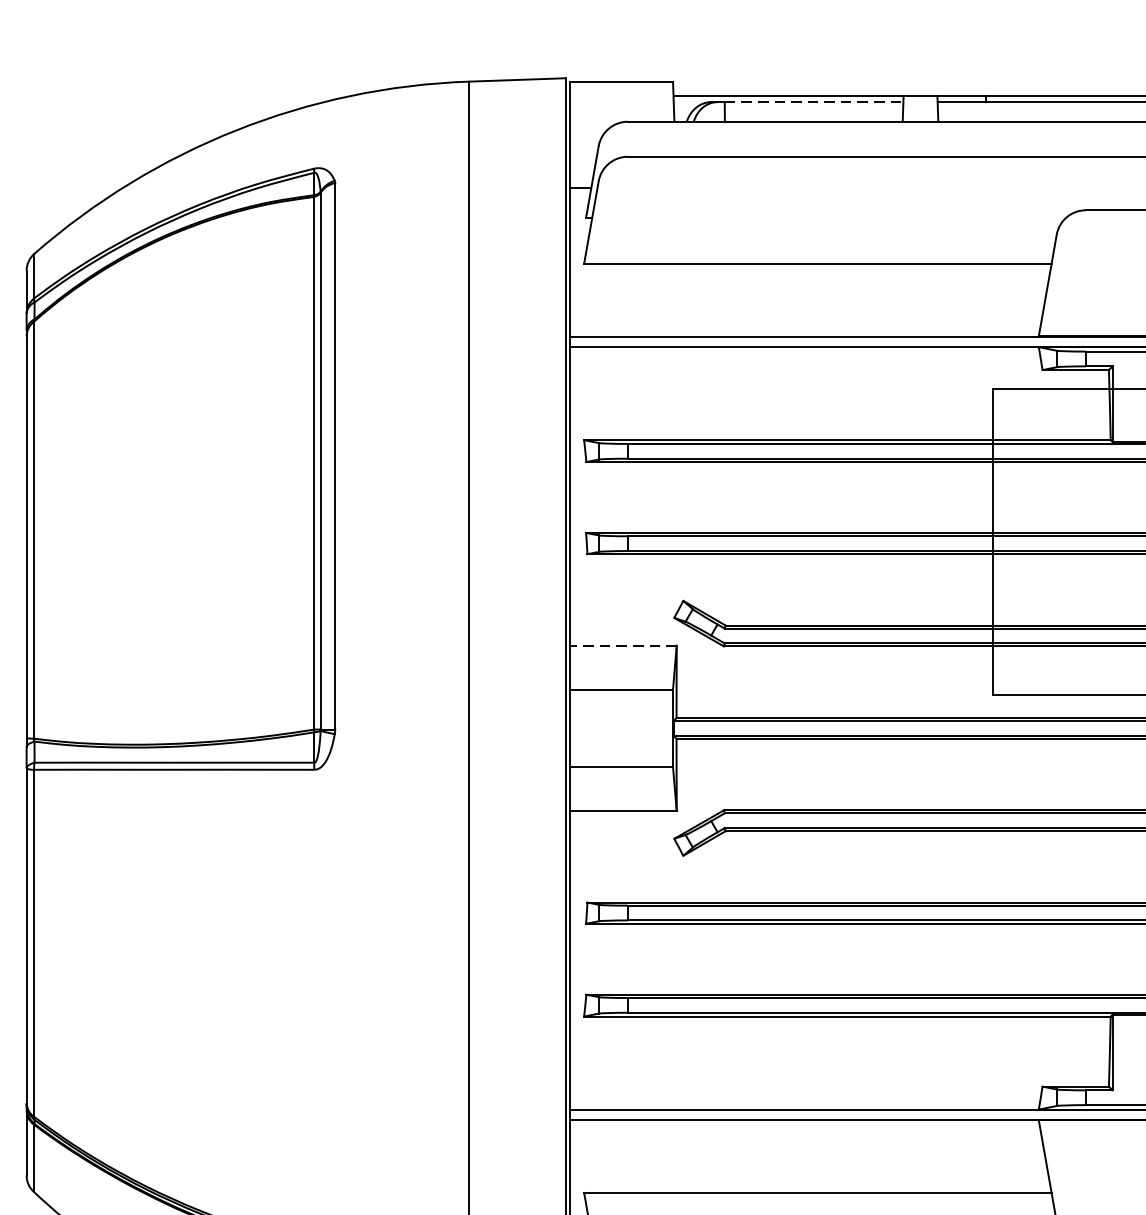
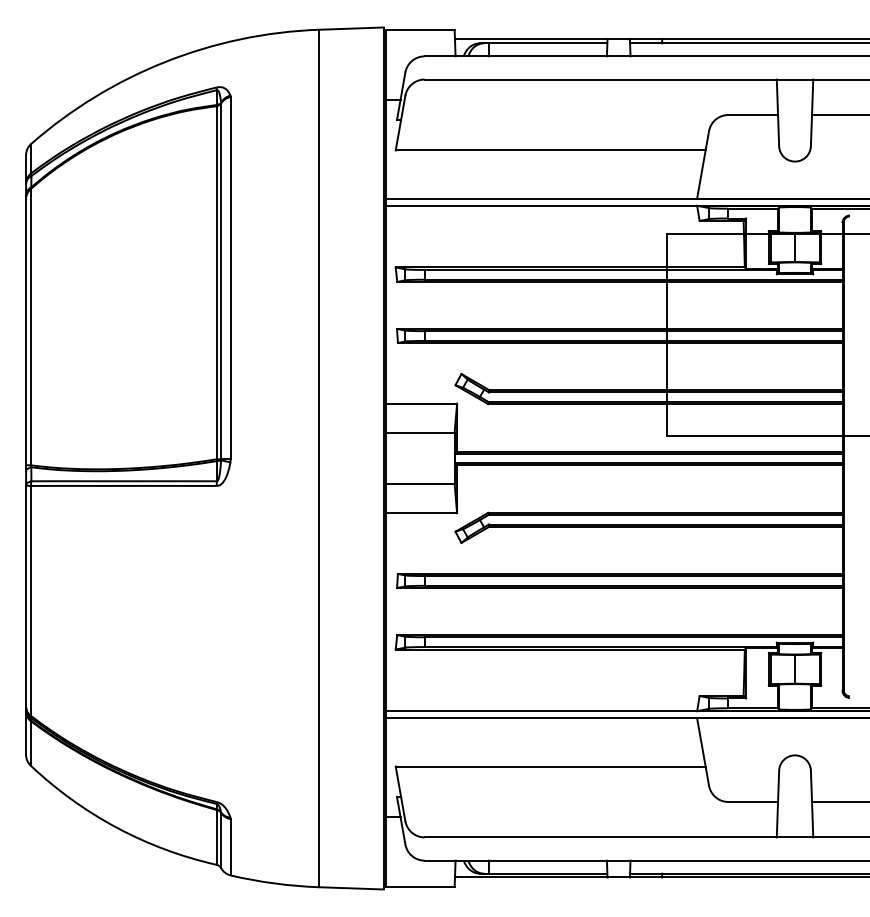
line: (814, 102) -> (548, 43), dashed -> solid
line: (623, 645) -> (421, 403), dashed -> solid

